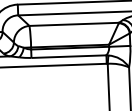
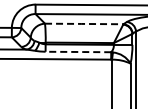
line: (74, 23) -> (84, 23), solid -> dashed
line: (70, 57) -> (79, 52), solid -> dashed

